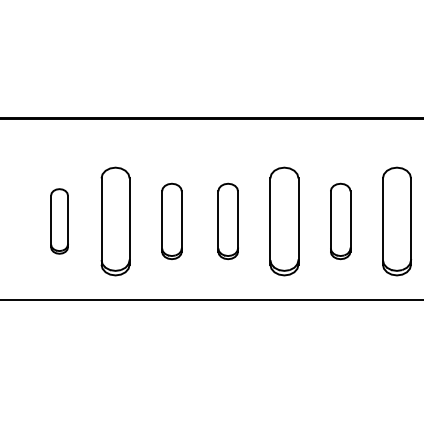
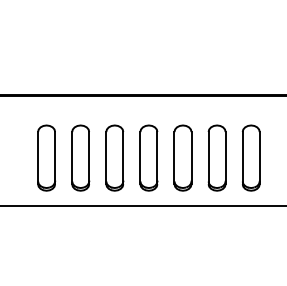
part: (59, 220) -> (46, 157), size x1.67
part: (171, 220) -> (114, 157), size x1.43
part: (227, 220) -> (148, 157), size x1.43
part: (339, 220) -> (216, 157), size x1.43

